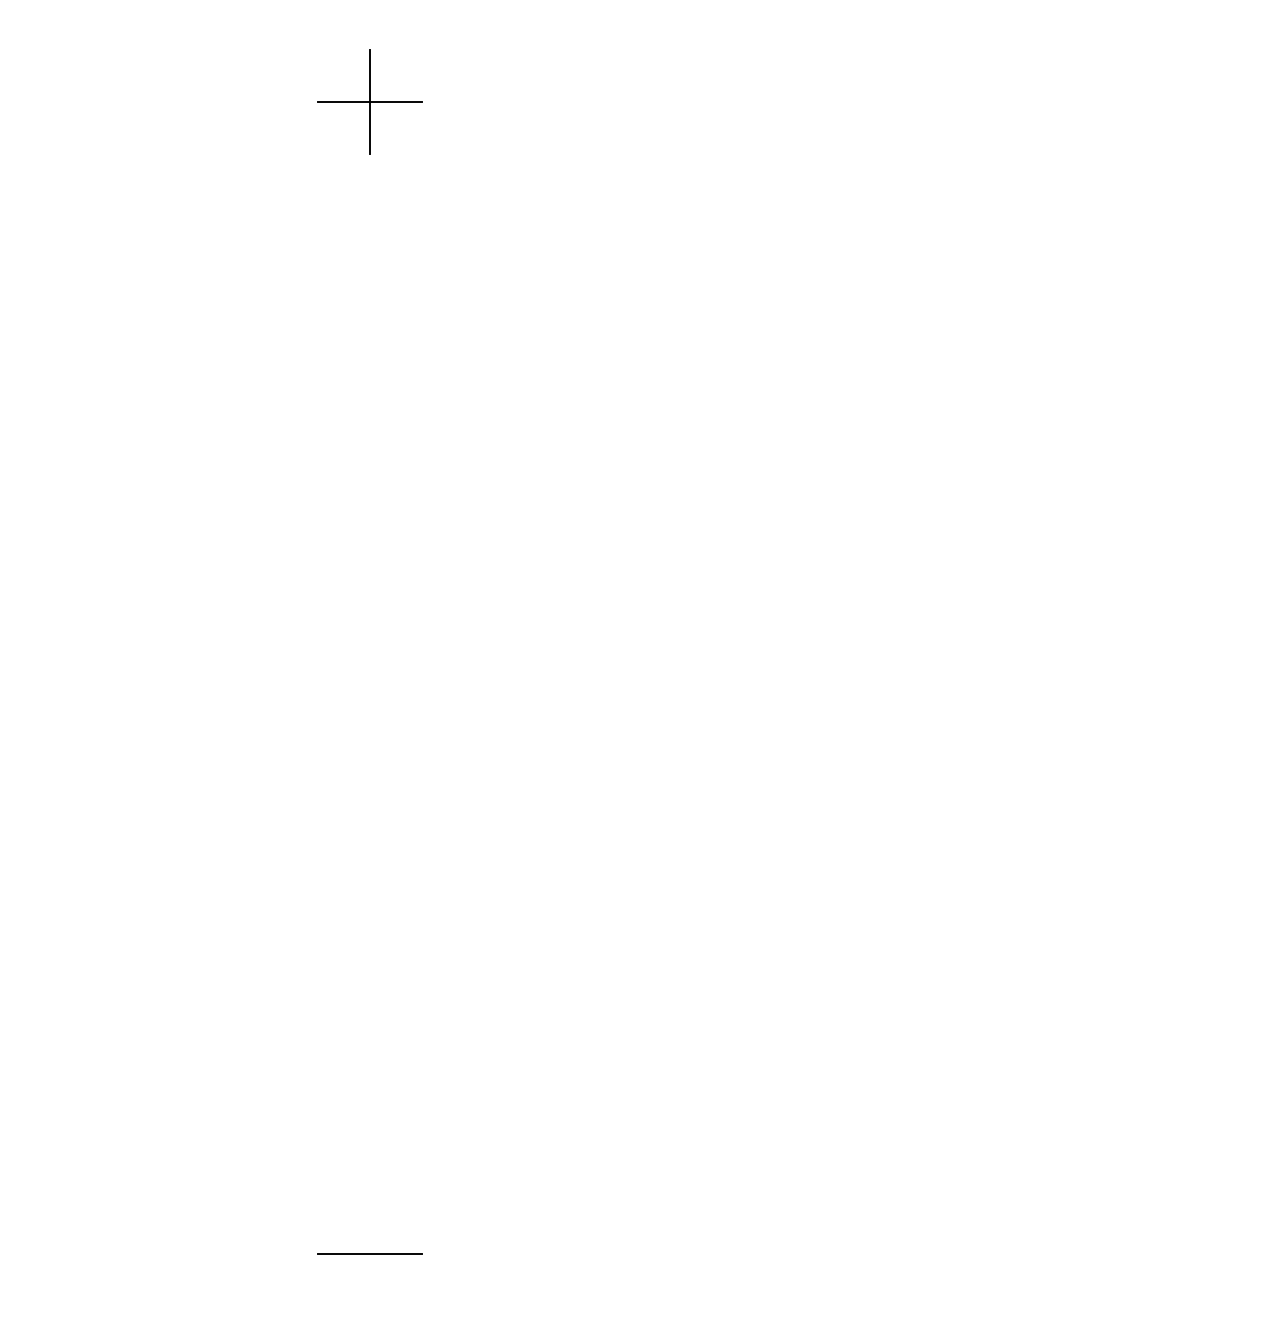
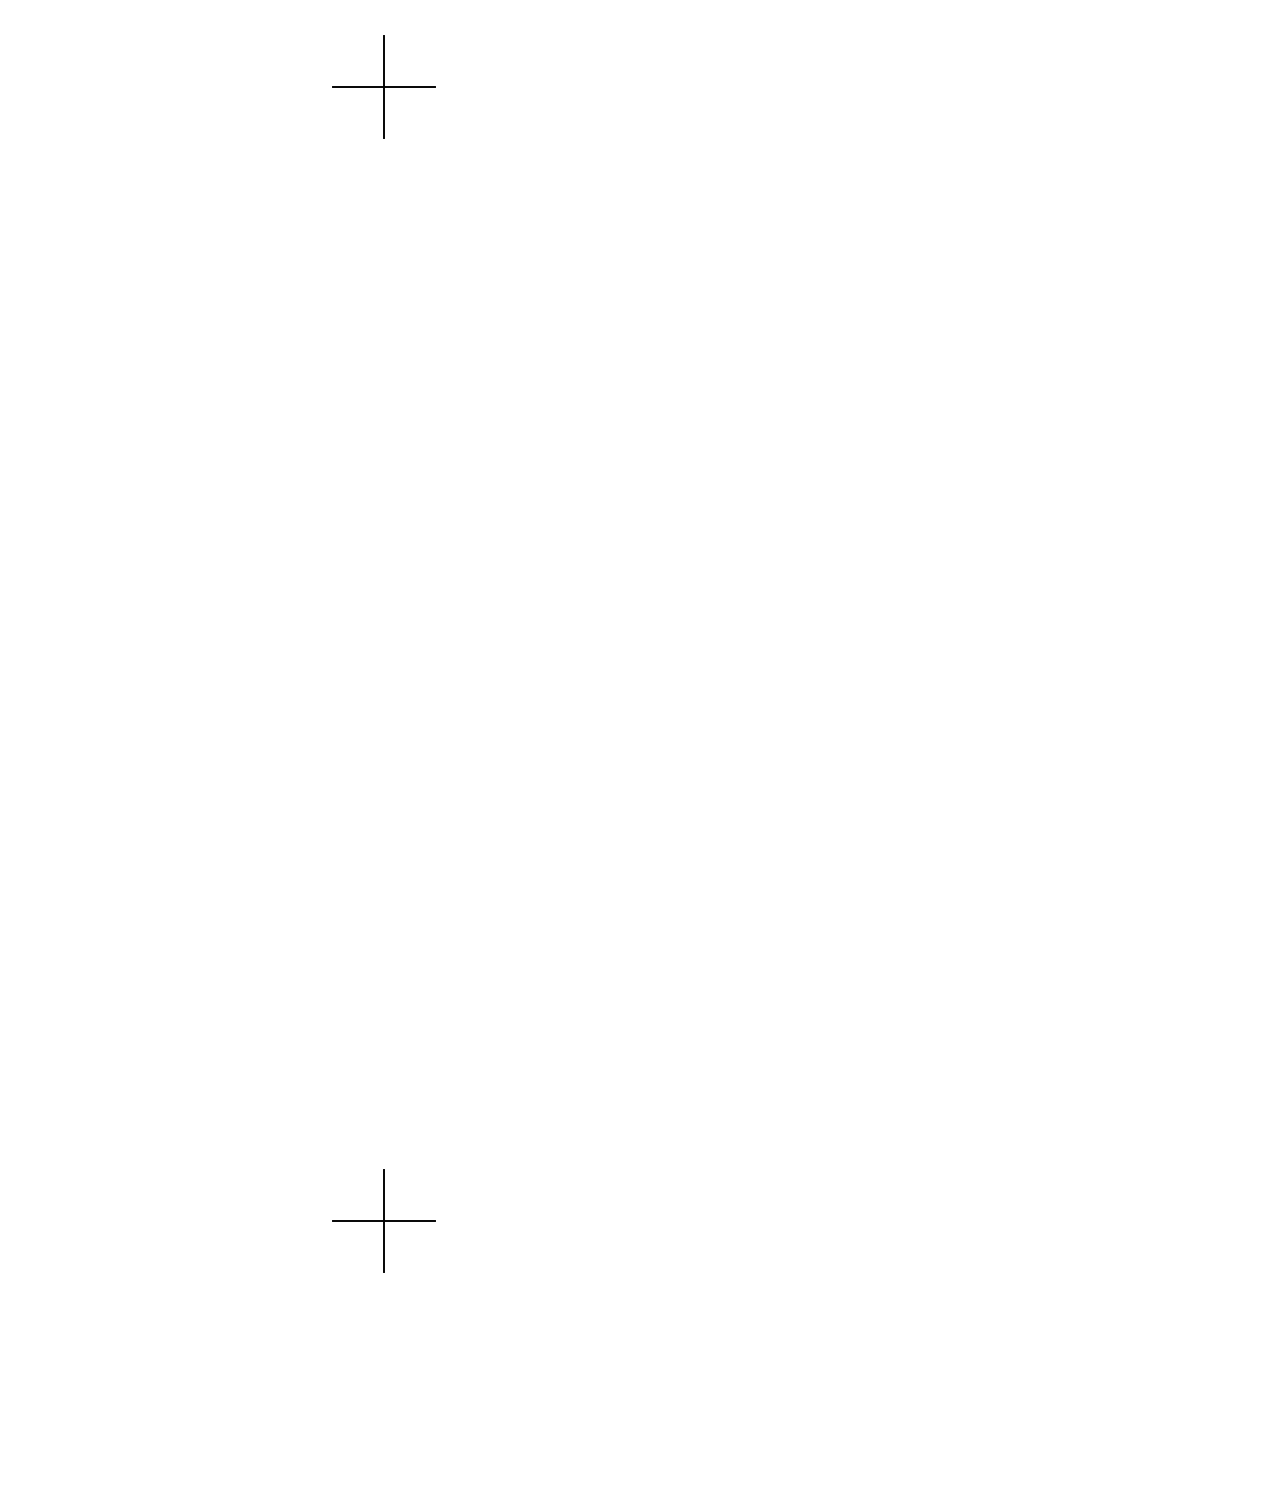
line: (370, 1253) -> (384, 1220), added

